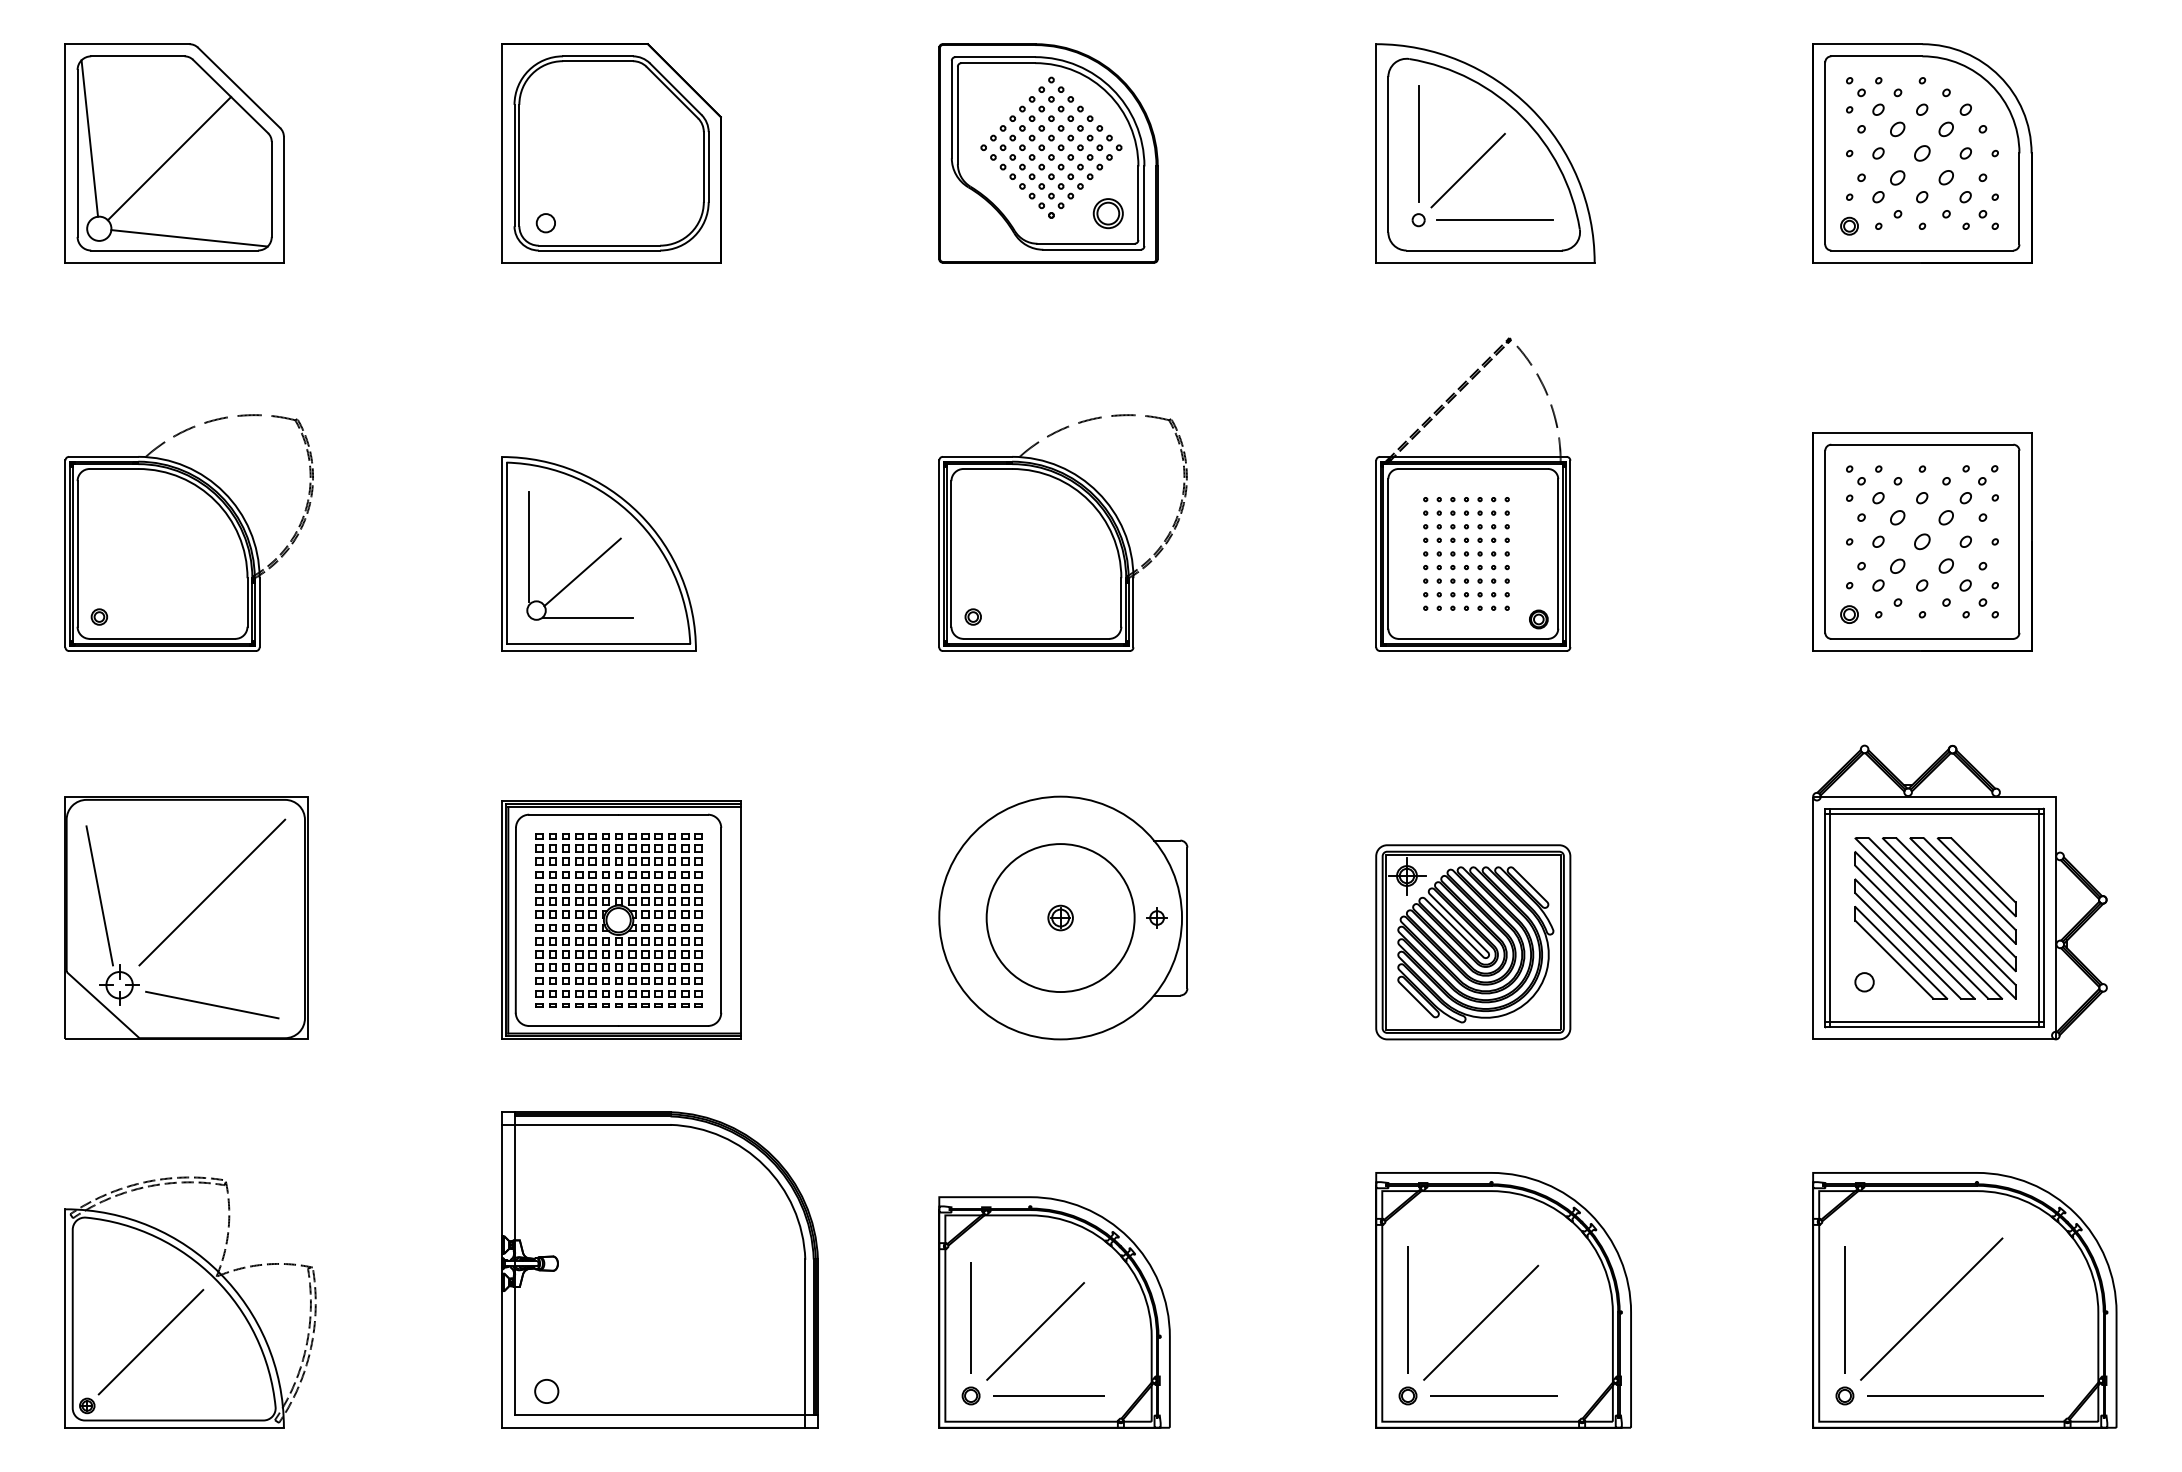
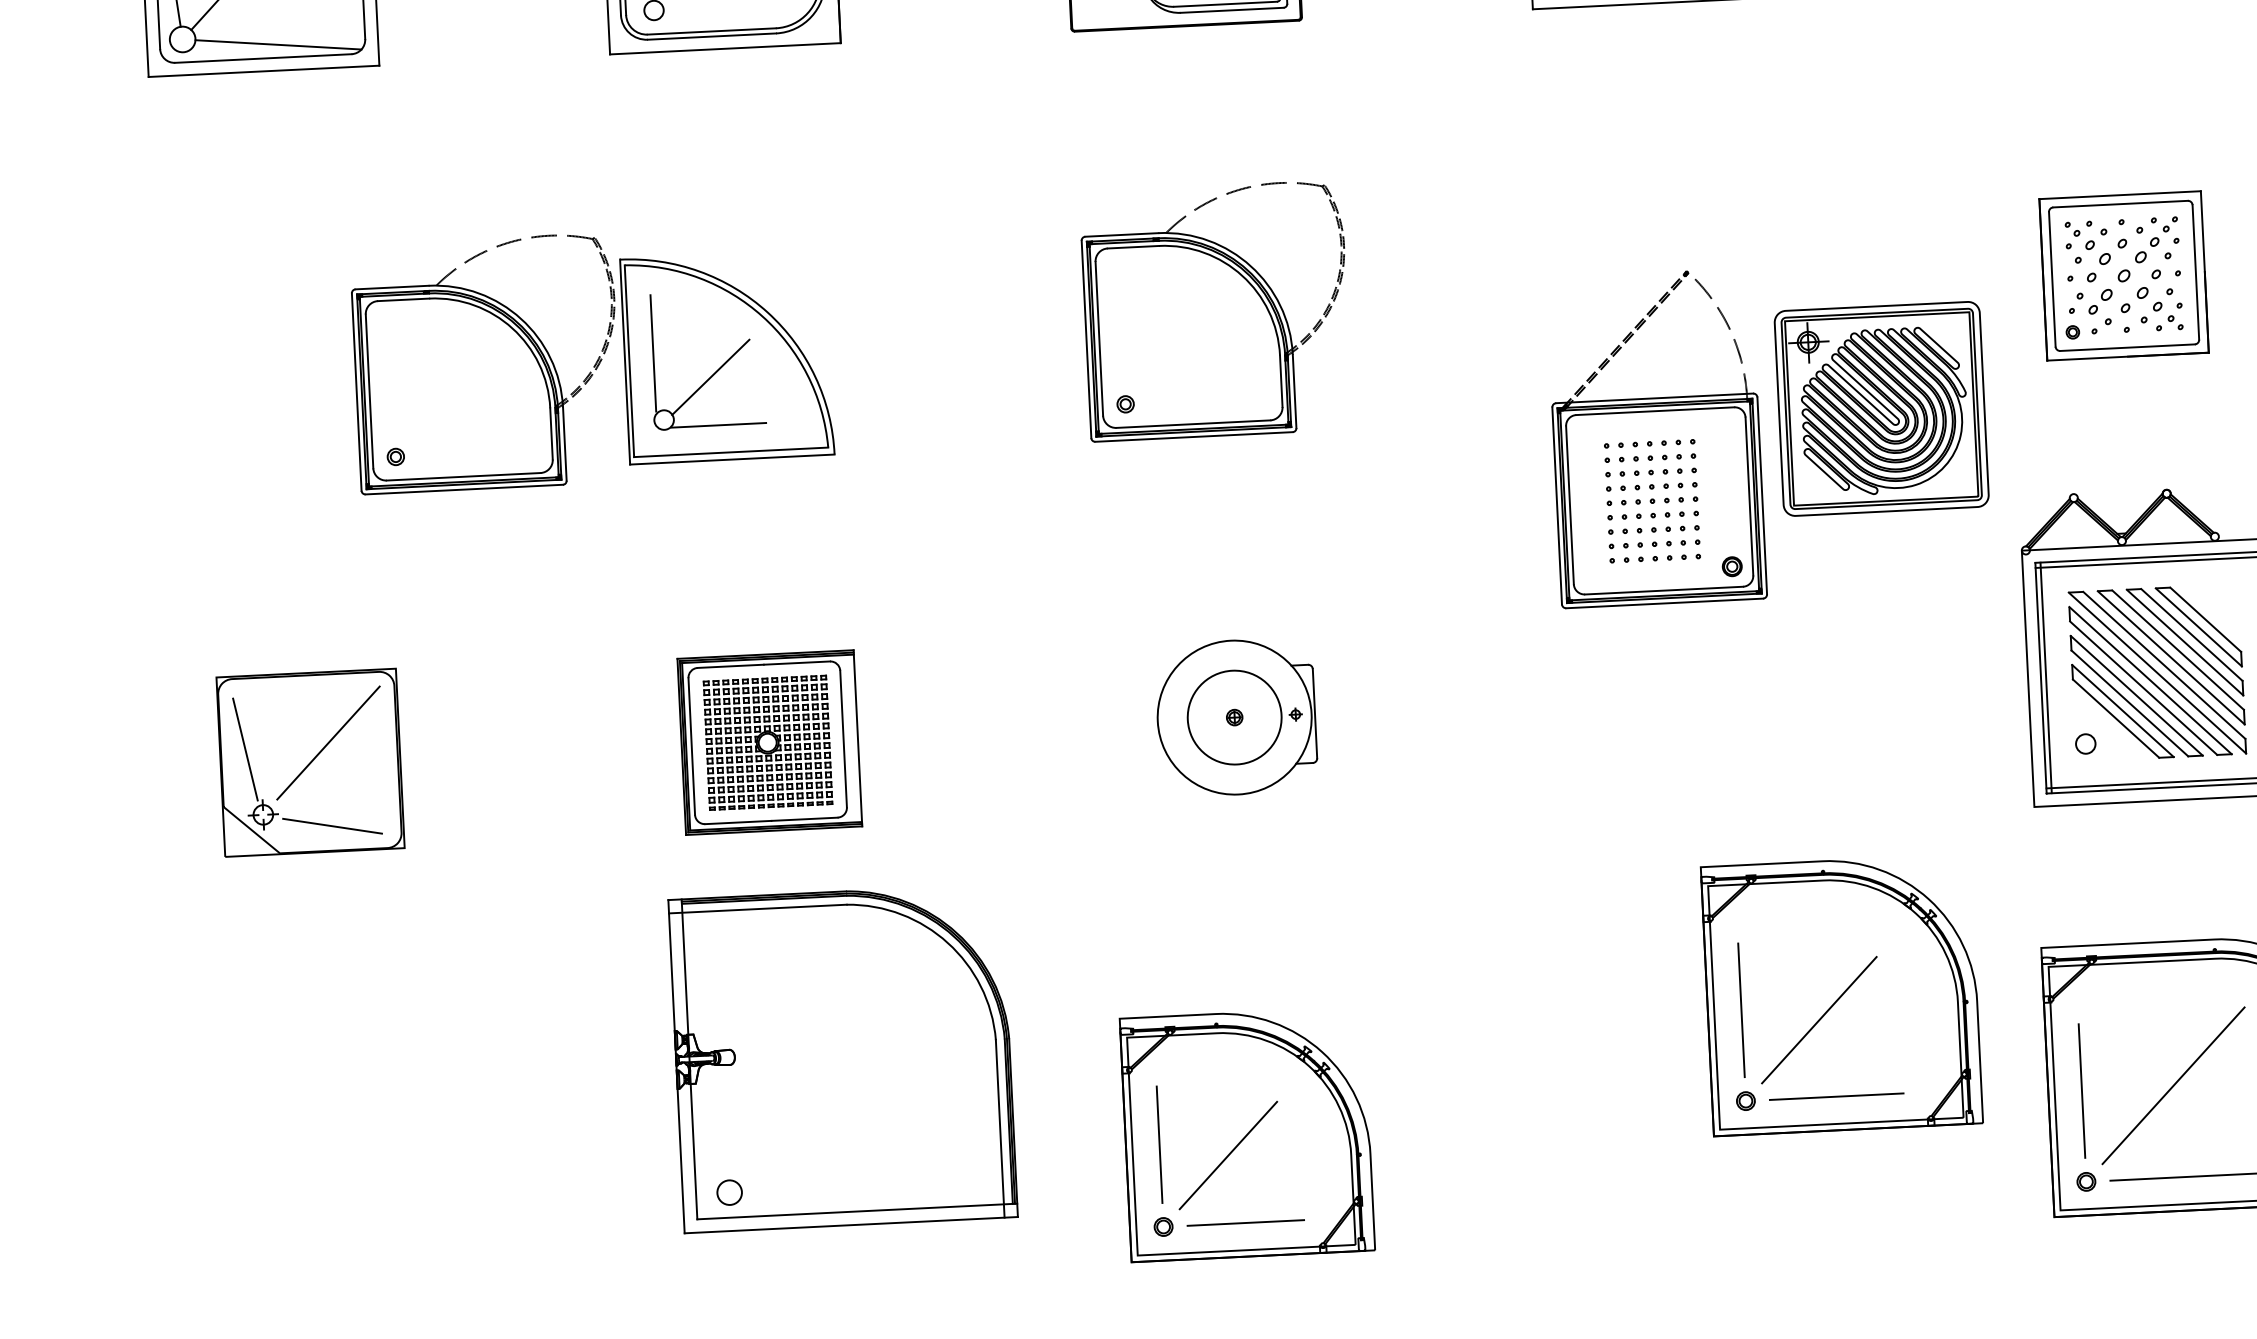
part: (1473, 494) -> (1656, 438), moved
part: (188, 532) -> (485, 363), moved
part: (1922, 541) -> (2124, 275), size x0.7
part: (186, 917) -> (310, 762), size x0.7
part: (1063, 917) -> (1236, 716), size x0.6
part: (621, 919) -> (769, 741), size x0.7
part: (1473, 942) -> (1881, 409), moved
part: (659, 1269) -> (842, 1058), moved
part: (1503, 1300) -> (1841, 995), moved
part: (190, 1302) -> (334, 1168), removed

